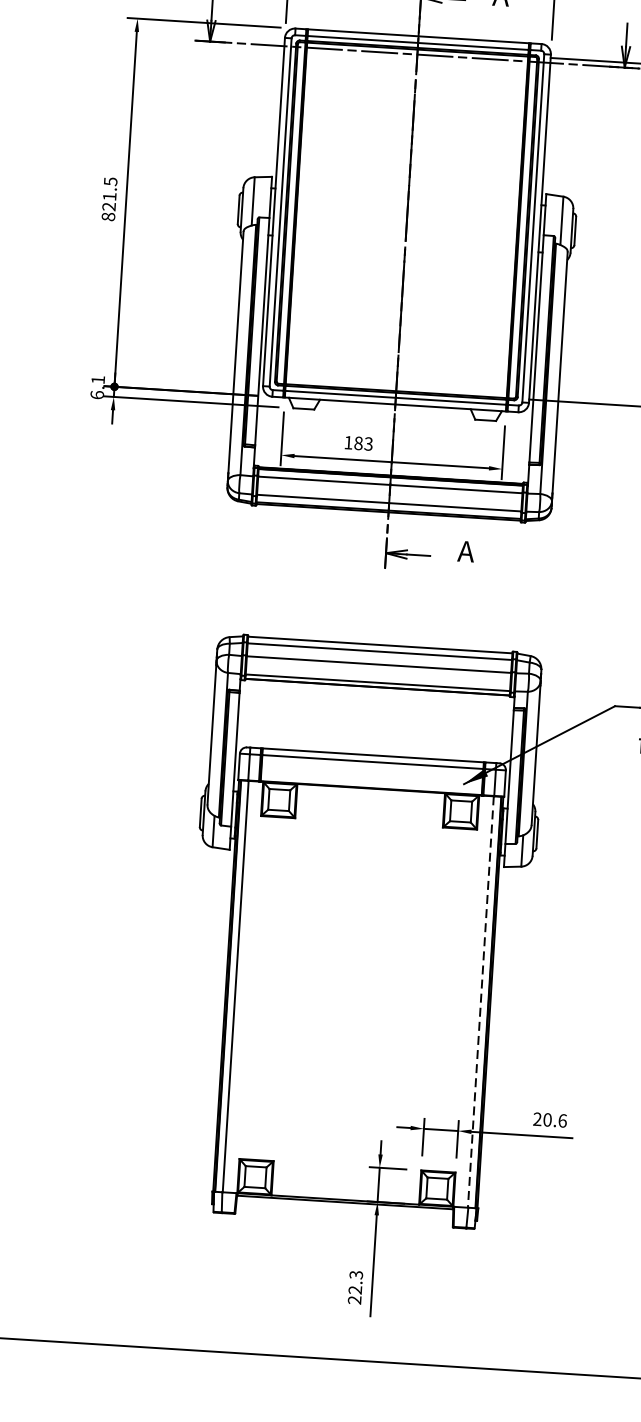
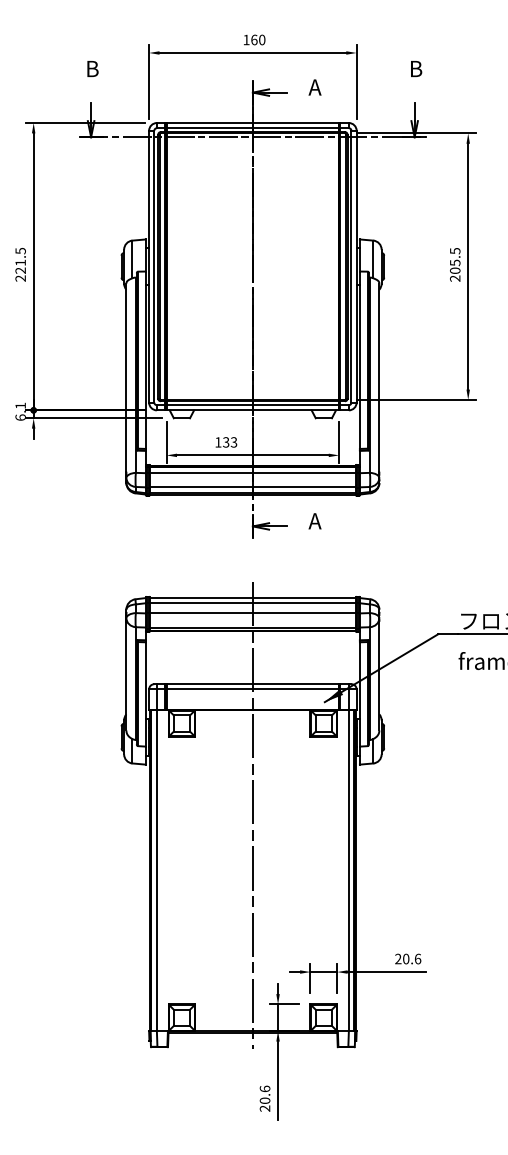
text: (108, 216) -> (20, 278), 821.5 -> 221.5
text: (358, 443) -> (226, 442), 183 -> 133
line: (362, 923) -> (252, 815), added
line: (480, 1001) -> (348, 870), dashed -> solid
text: (355, 1282) -> (264, 1094), 22.3 -> 20.6

